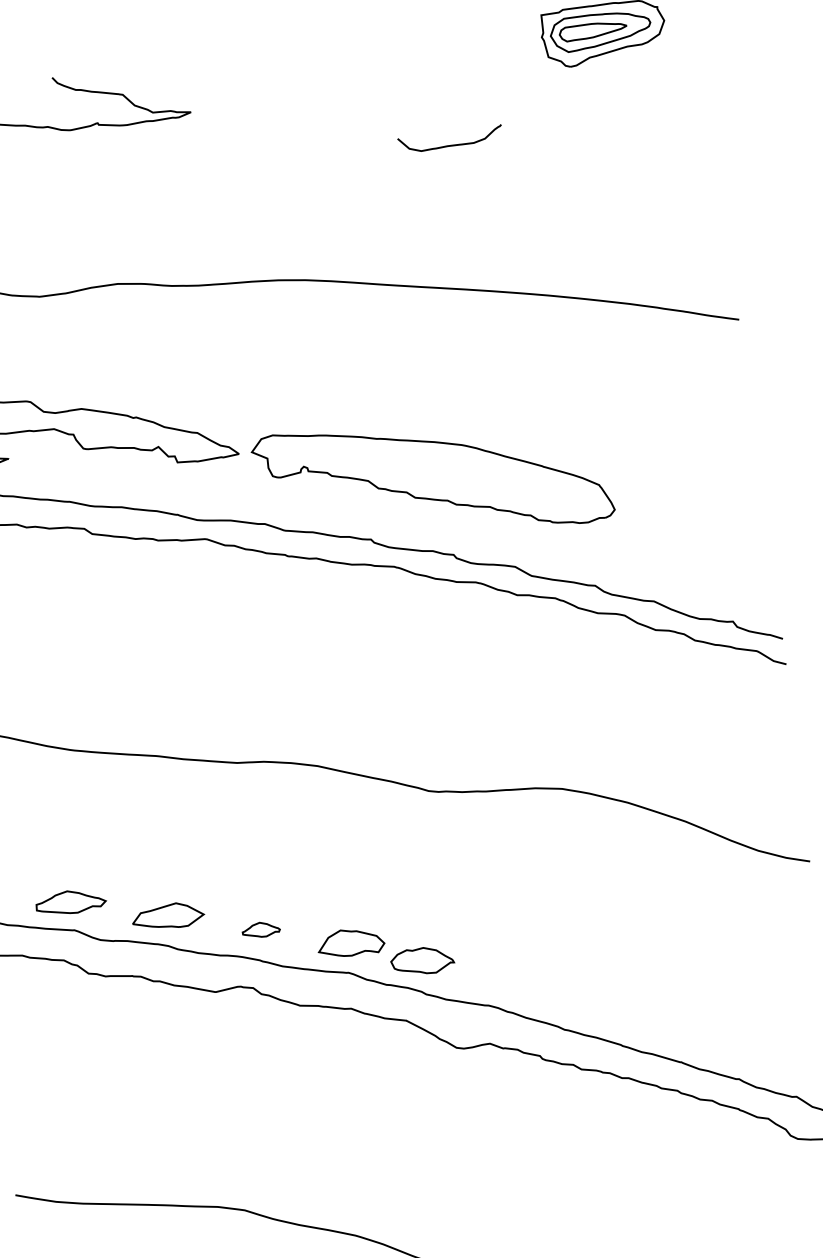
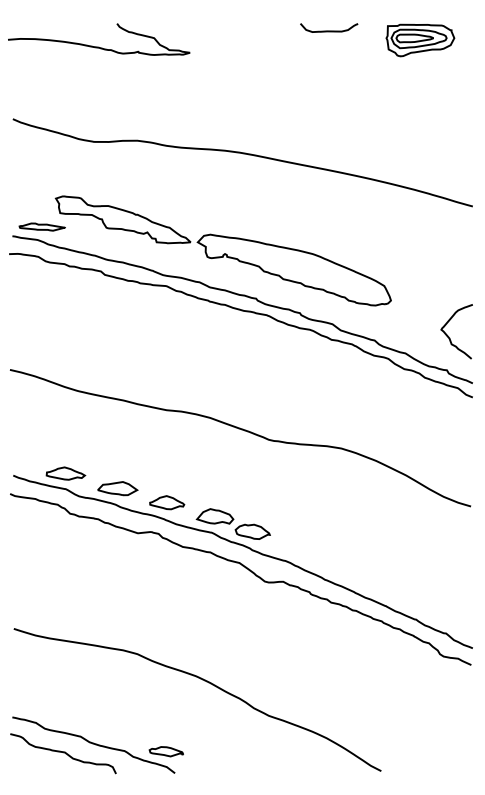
curve: (451, 144) -> (329, 30), moved
curve: (729, 560) -> (449, 336), added
part: (261, 929) -> (167, 502), size x1.67

